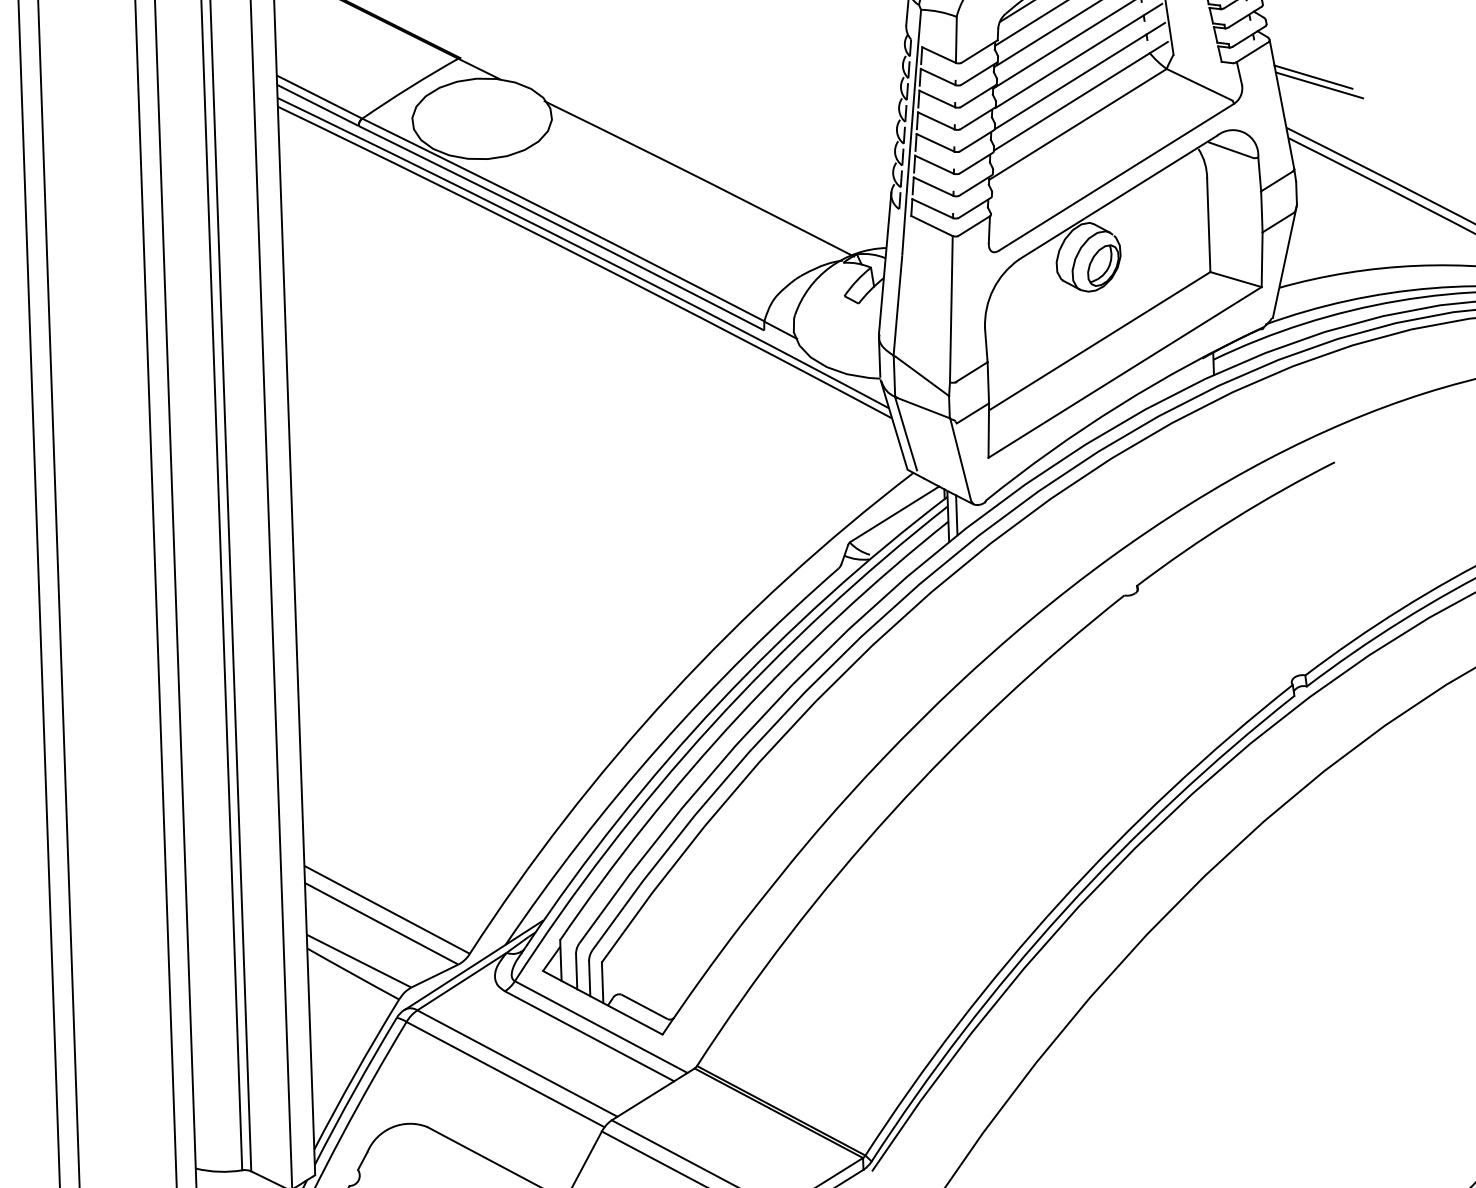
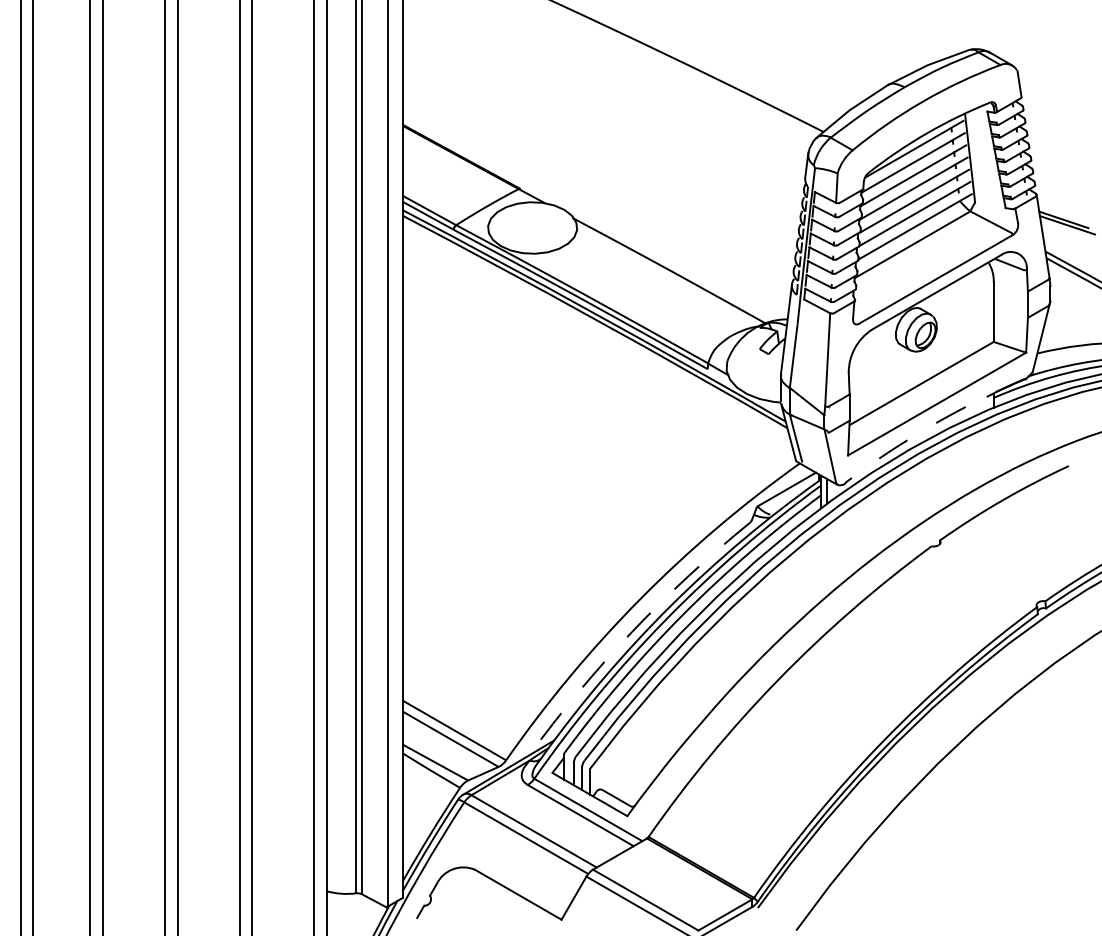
arc: (1119, 406) -> (932, 425), solid -> dashed
arc: (660, 745) -> (632, 631), solid -> dashed

